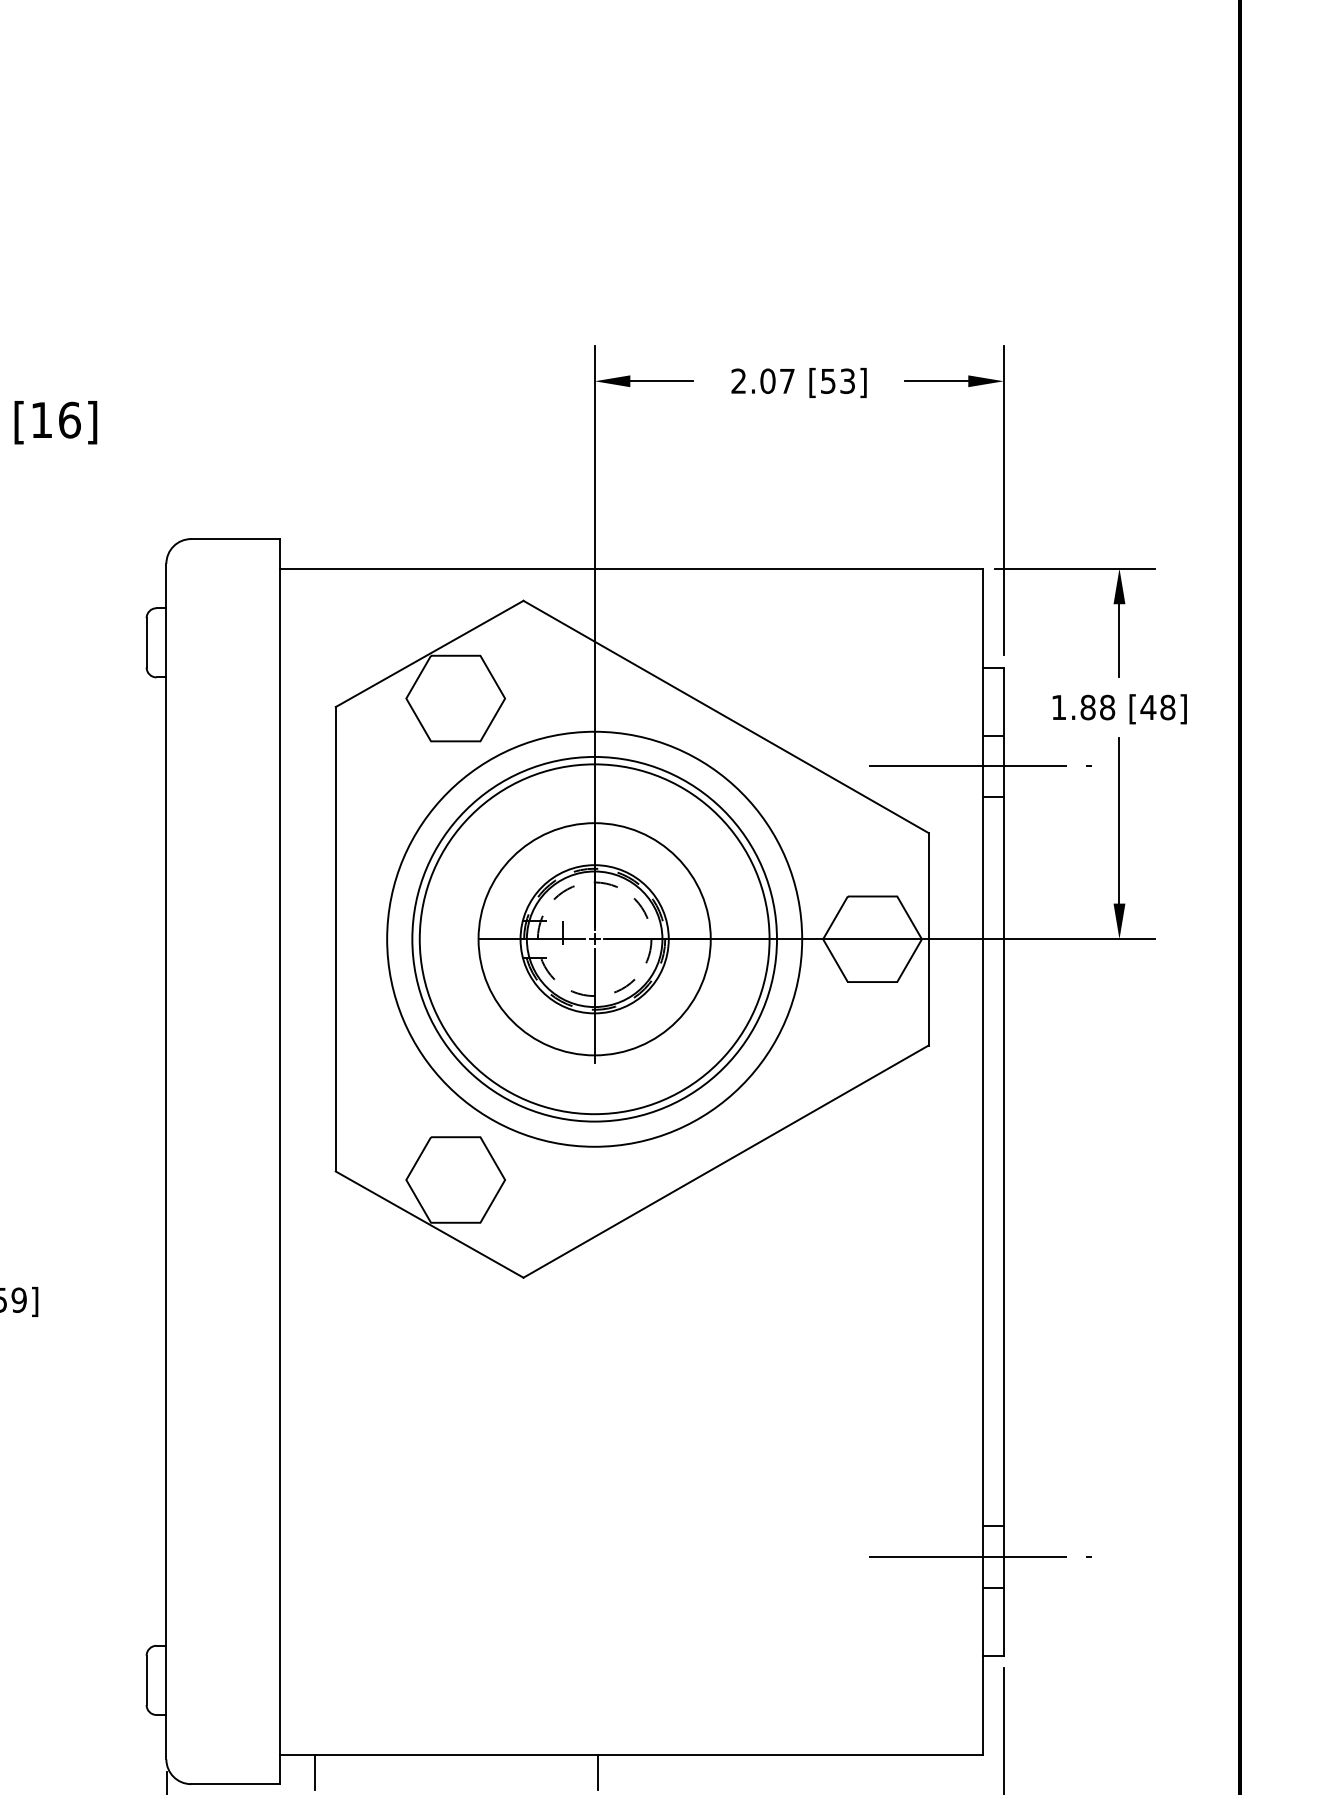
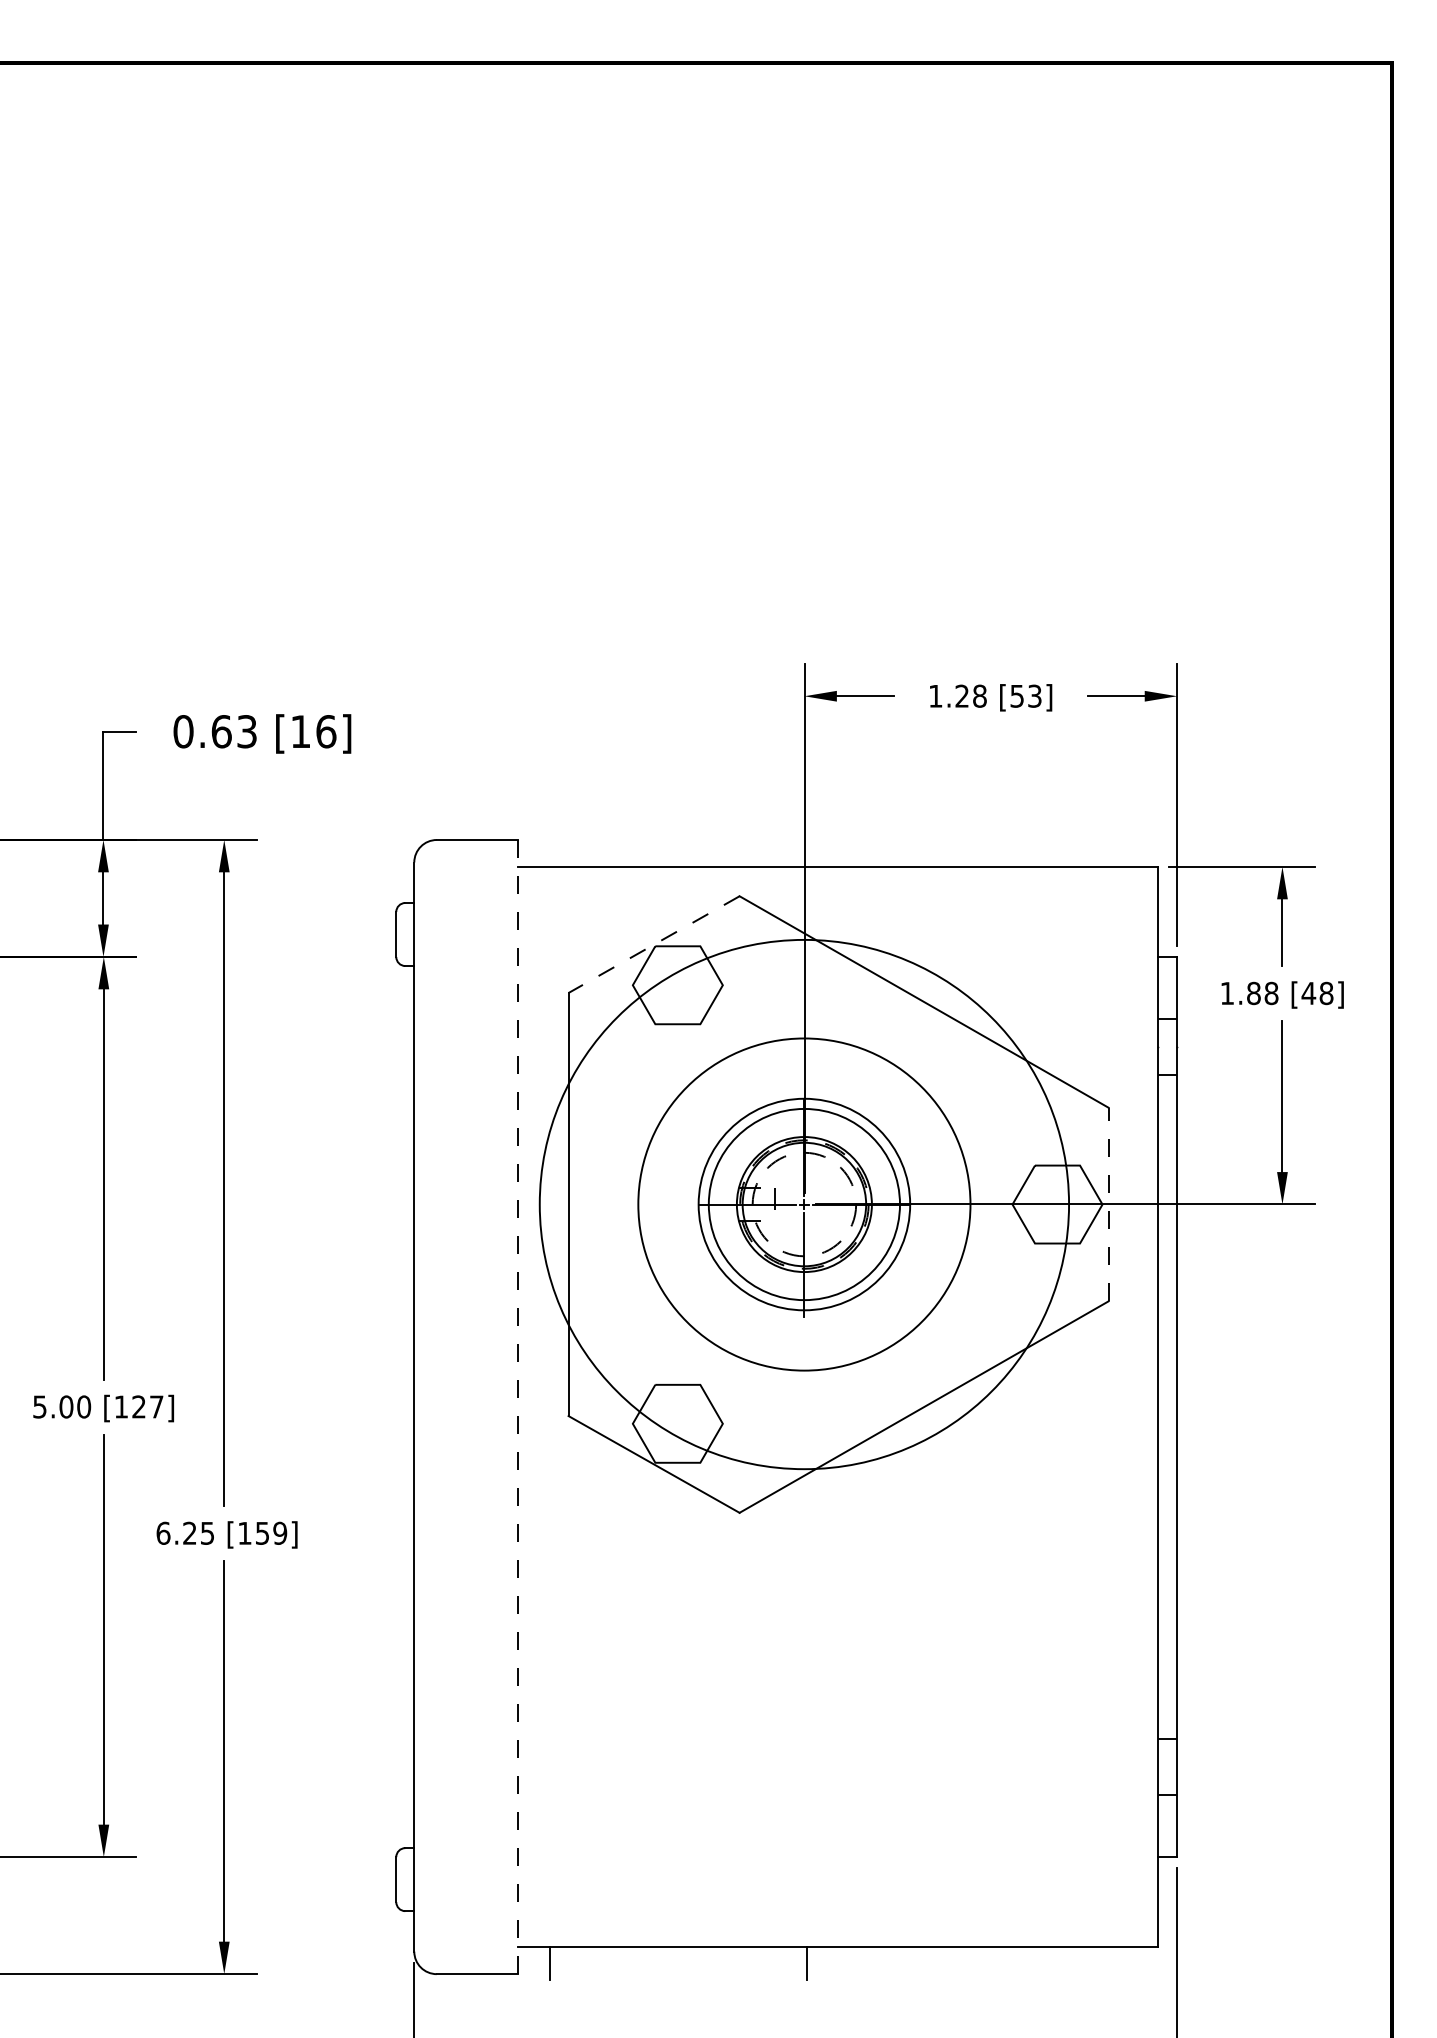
text: (762, 380) -> (957, 695), 2.07 -> 1.28
line: (429, 653) -> (653, 944), solid -> dashed
line: (980, 766) -> (1155, 1047), removed
circle: (594, 939) -> (804, 1204), size x0.6
circle: (594, 939) -> (804, 1204), size x1.4
line: (928, 939) -> (1108, 1204), solid -> dashed
line: (279, 1162) -> (517, 1407), solid -> dashed
line: (980, 1557) -> (1155, 1767), removed

